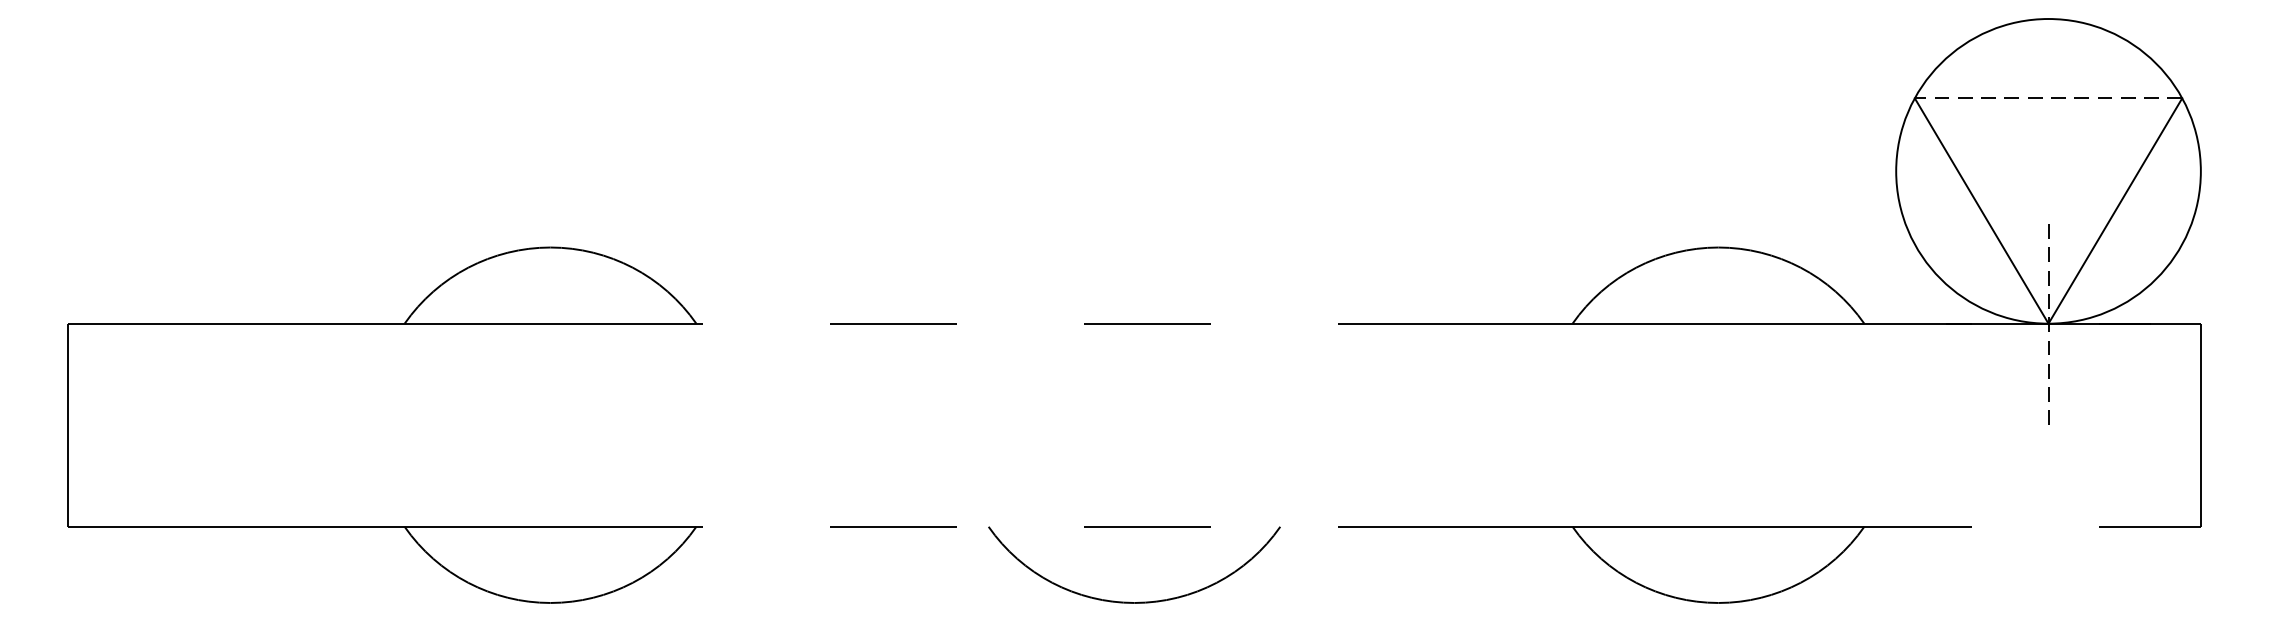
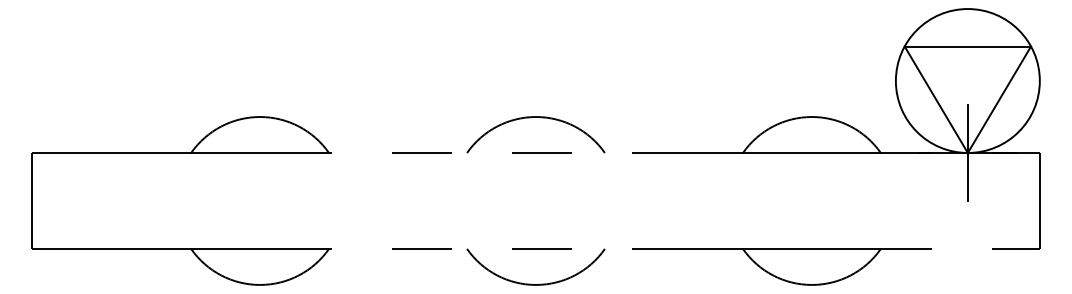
line: (2047, 98) -> (967, 46), dashed -> solid
arc: (1122, 250) -> (530, 118), added
line: (2047, 322) -> (967, 152), dashed -> solid

